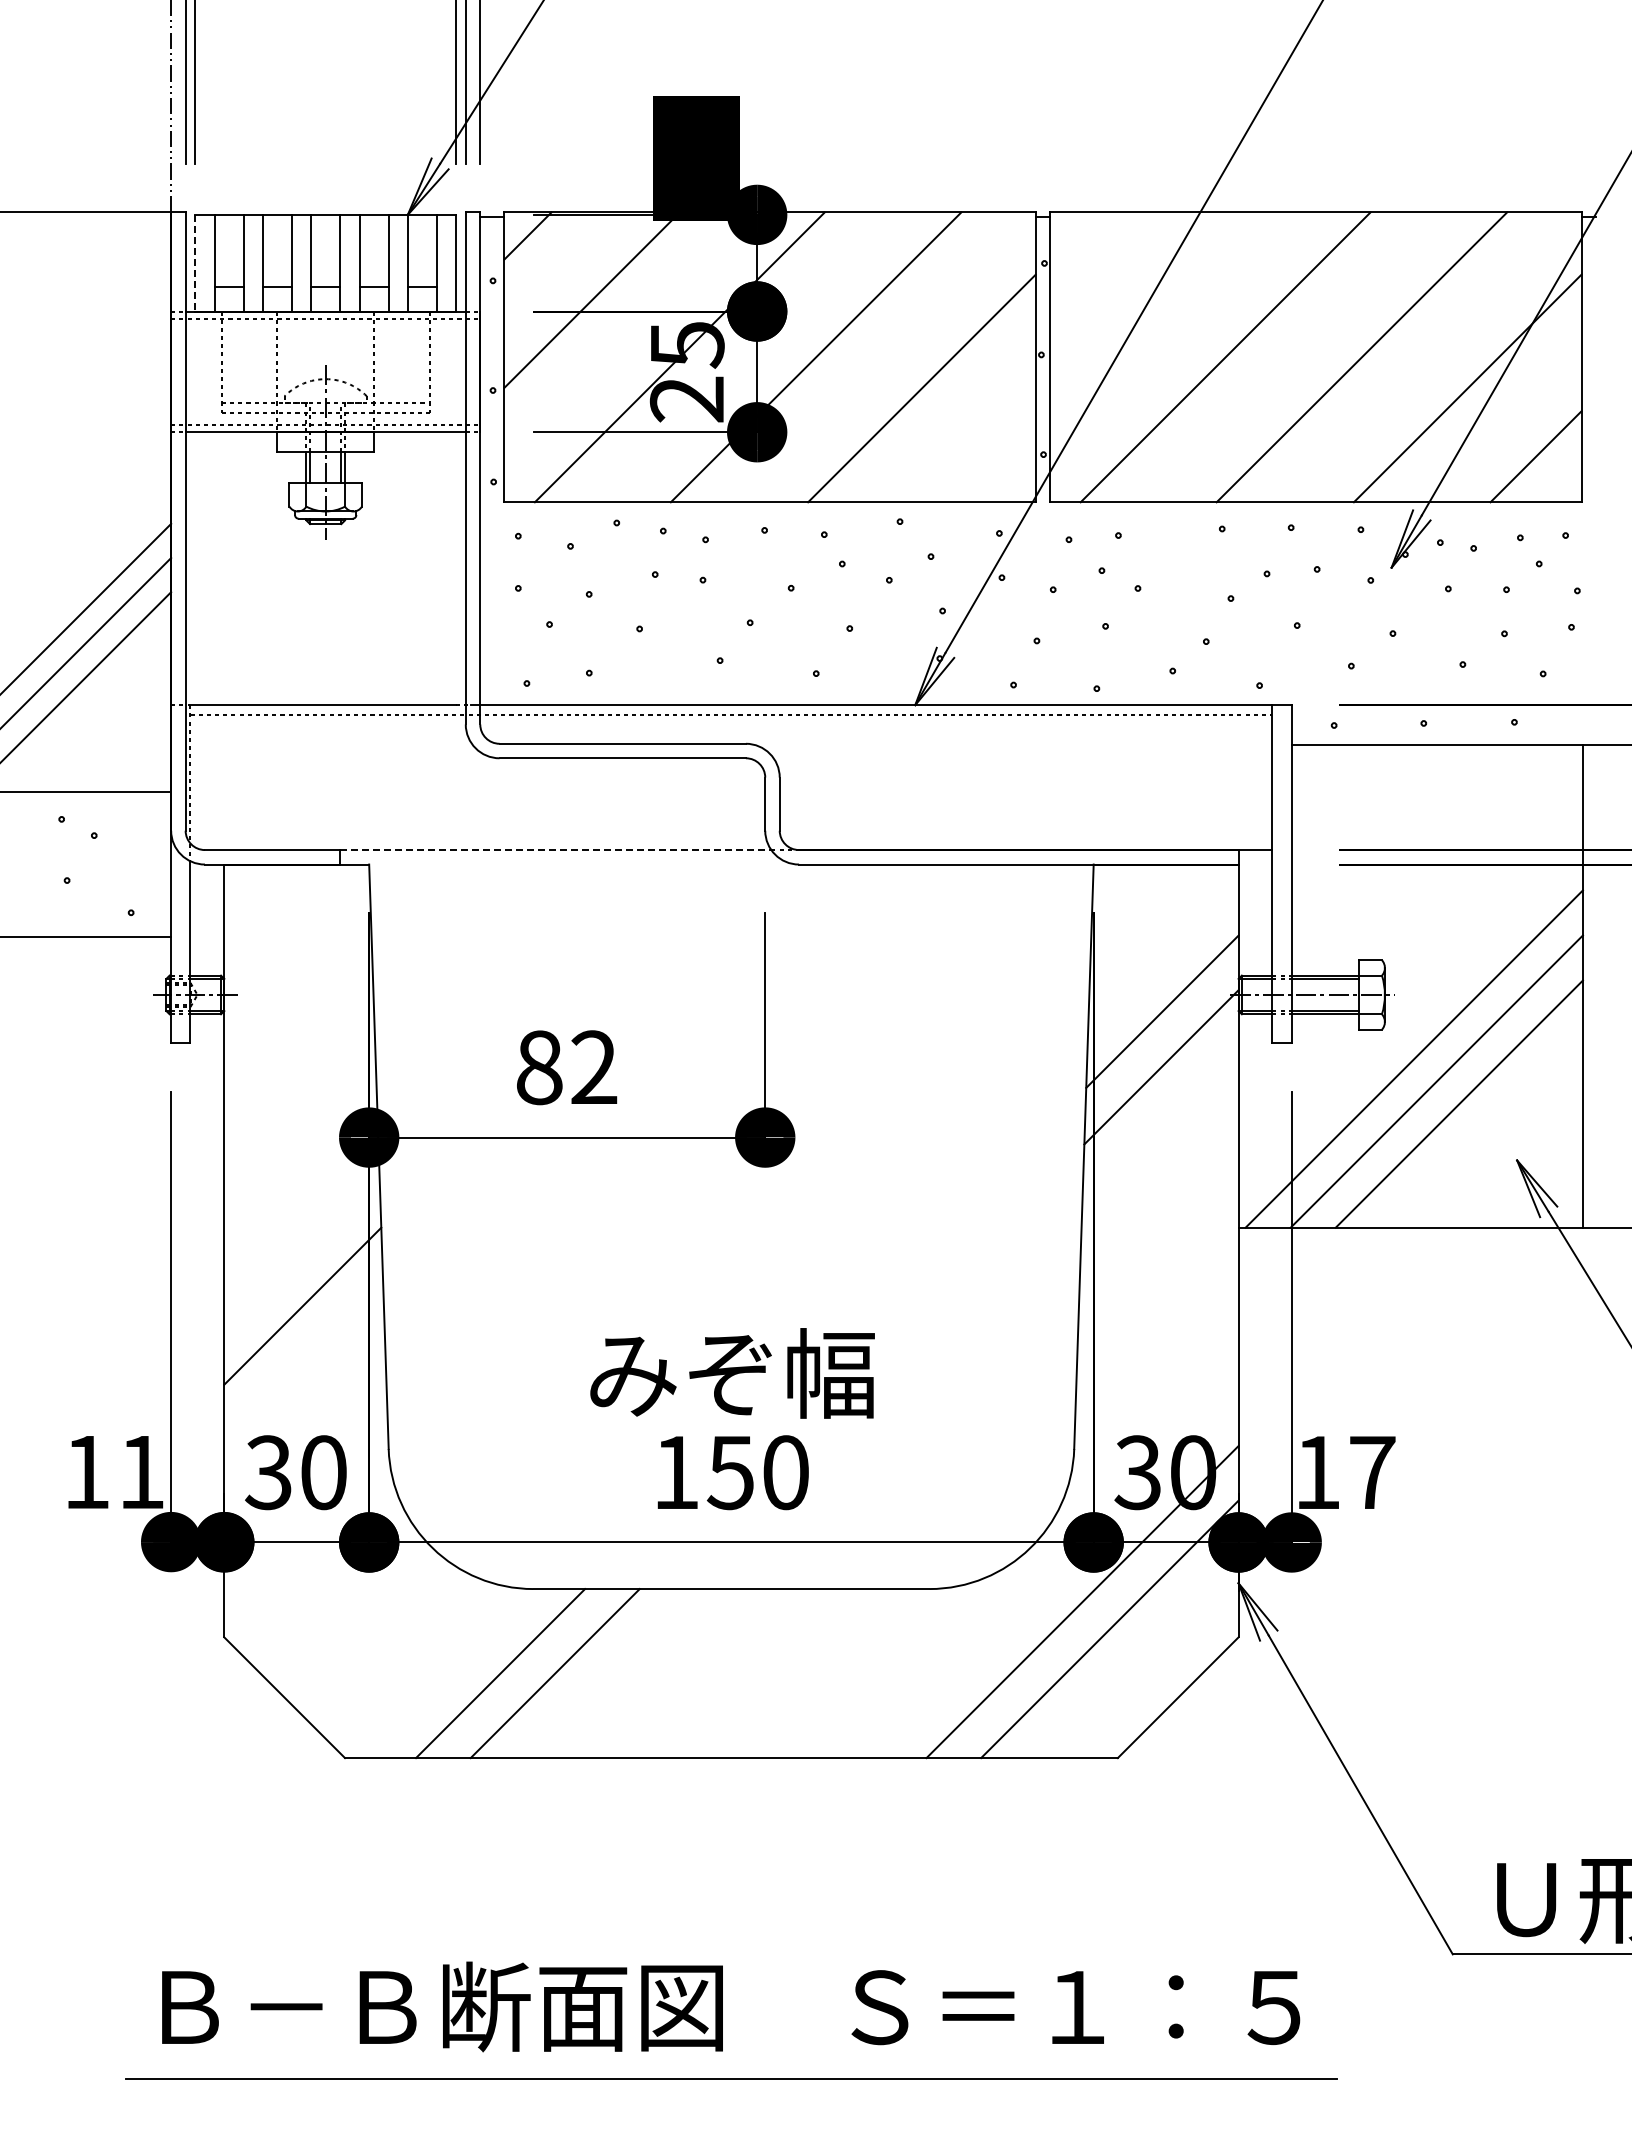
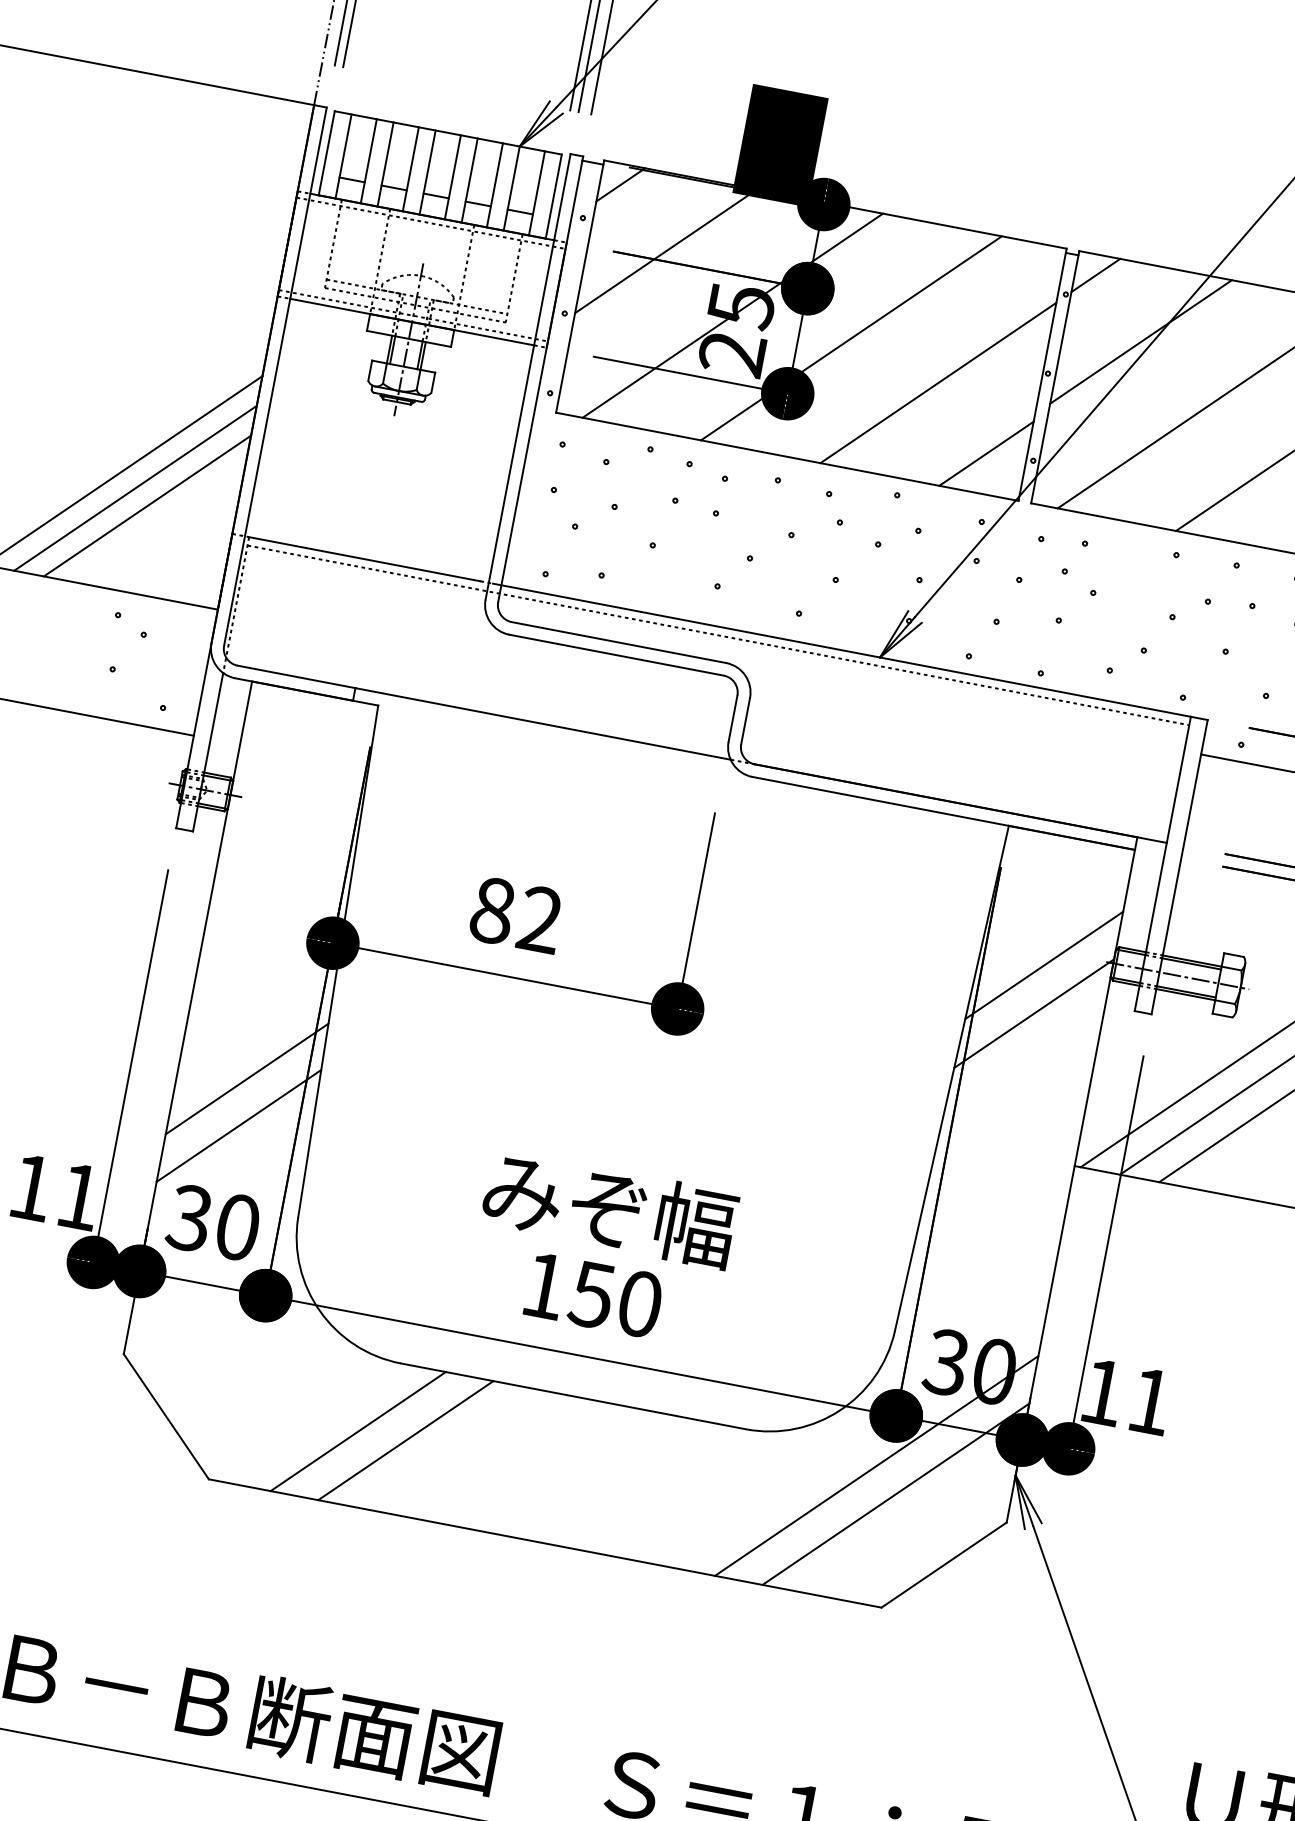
line: (1073, 235) -> (1095, 274), added
line: (195, 263) -> (326, 153), dashed -> solid
line: (1137, 299) -> (1140, 341), added
line: (989, 456) -> (985, 453), added
line: (555, 850) -> (542, 724), dashed -> solid
line: (303, 1359) -> (238, 1125), added
text: (1372, 1472) -> (1150, 1401), 17 -> 11

